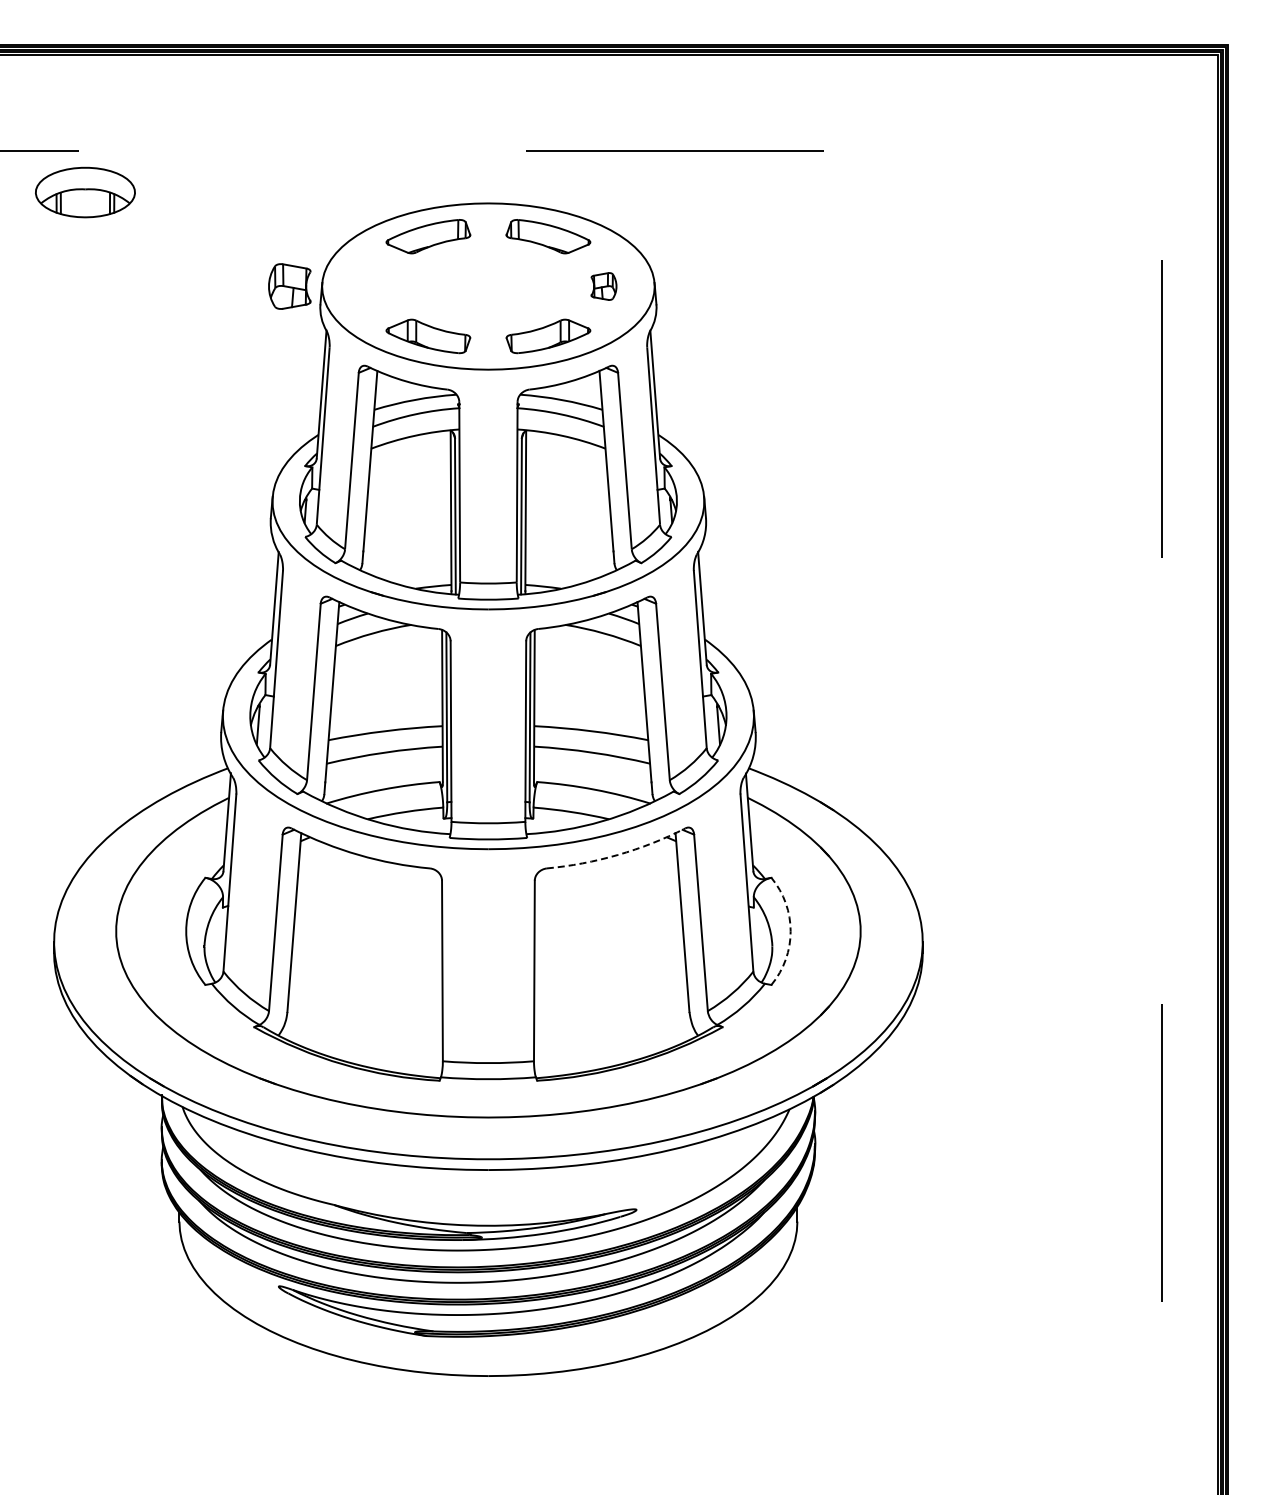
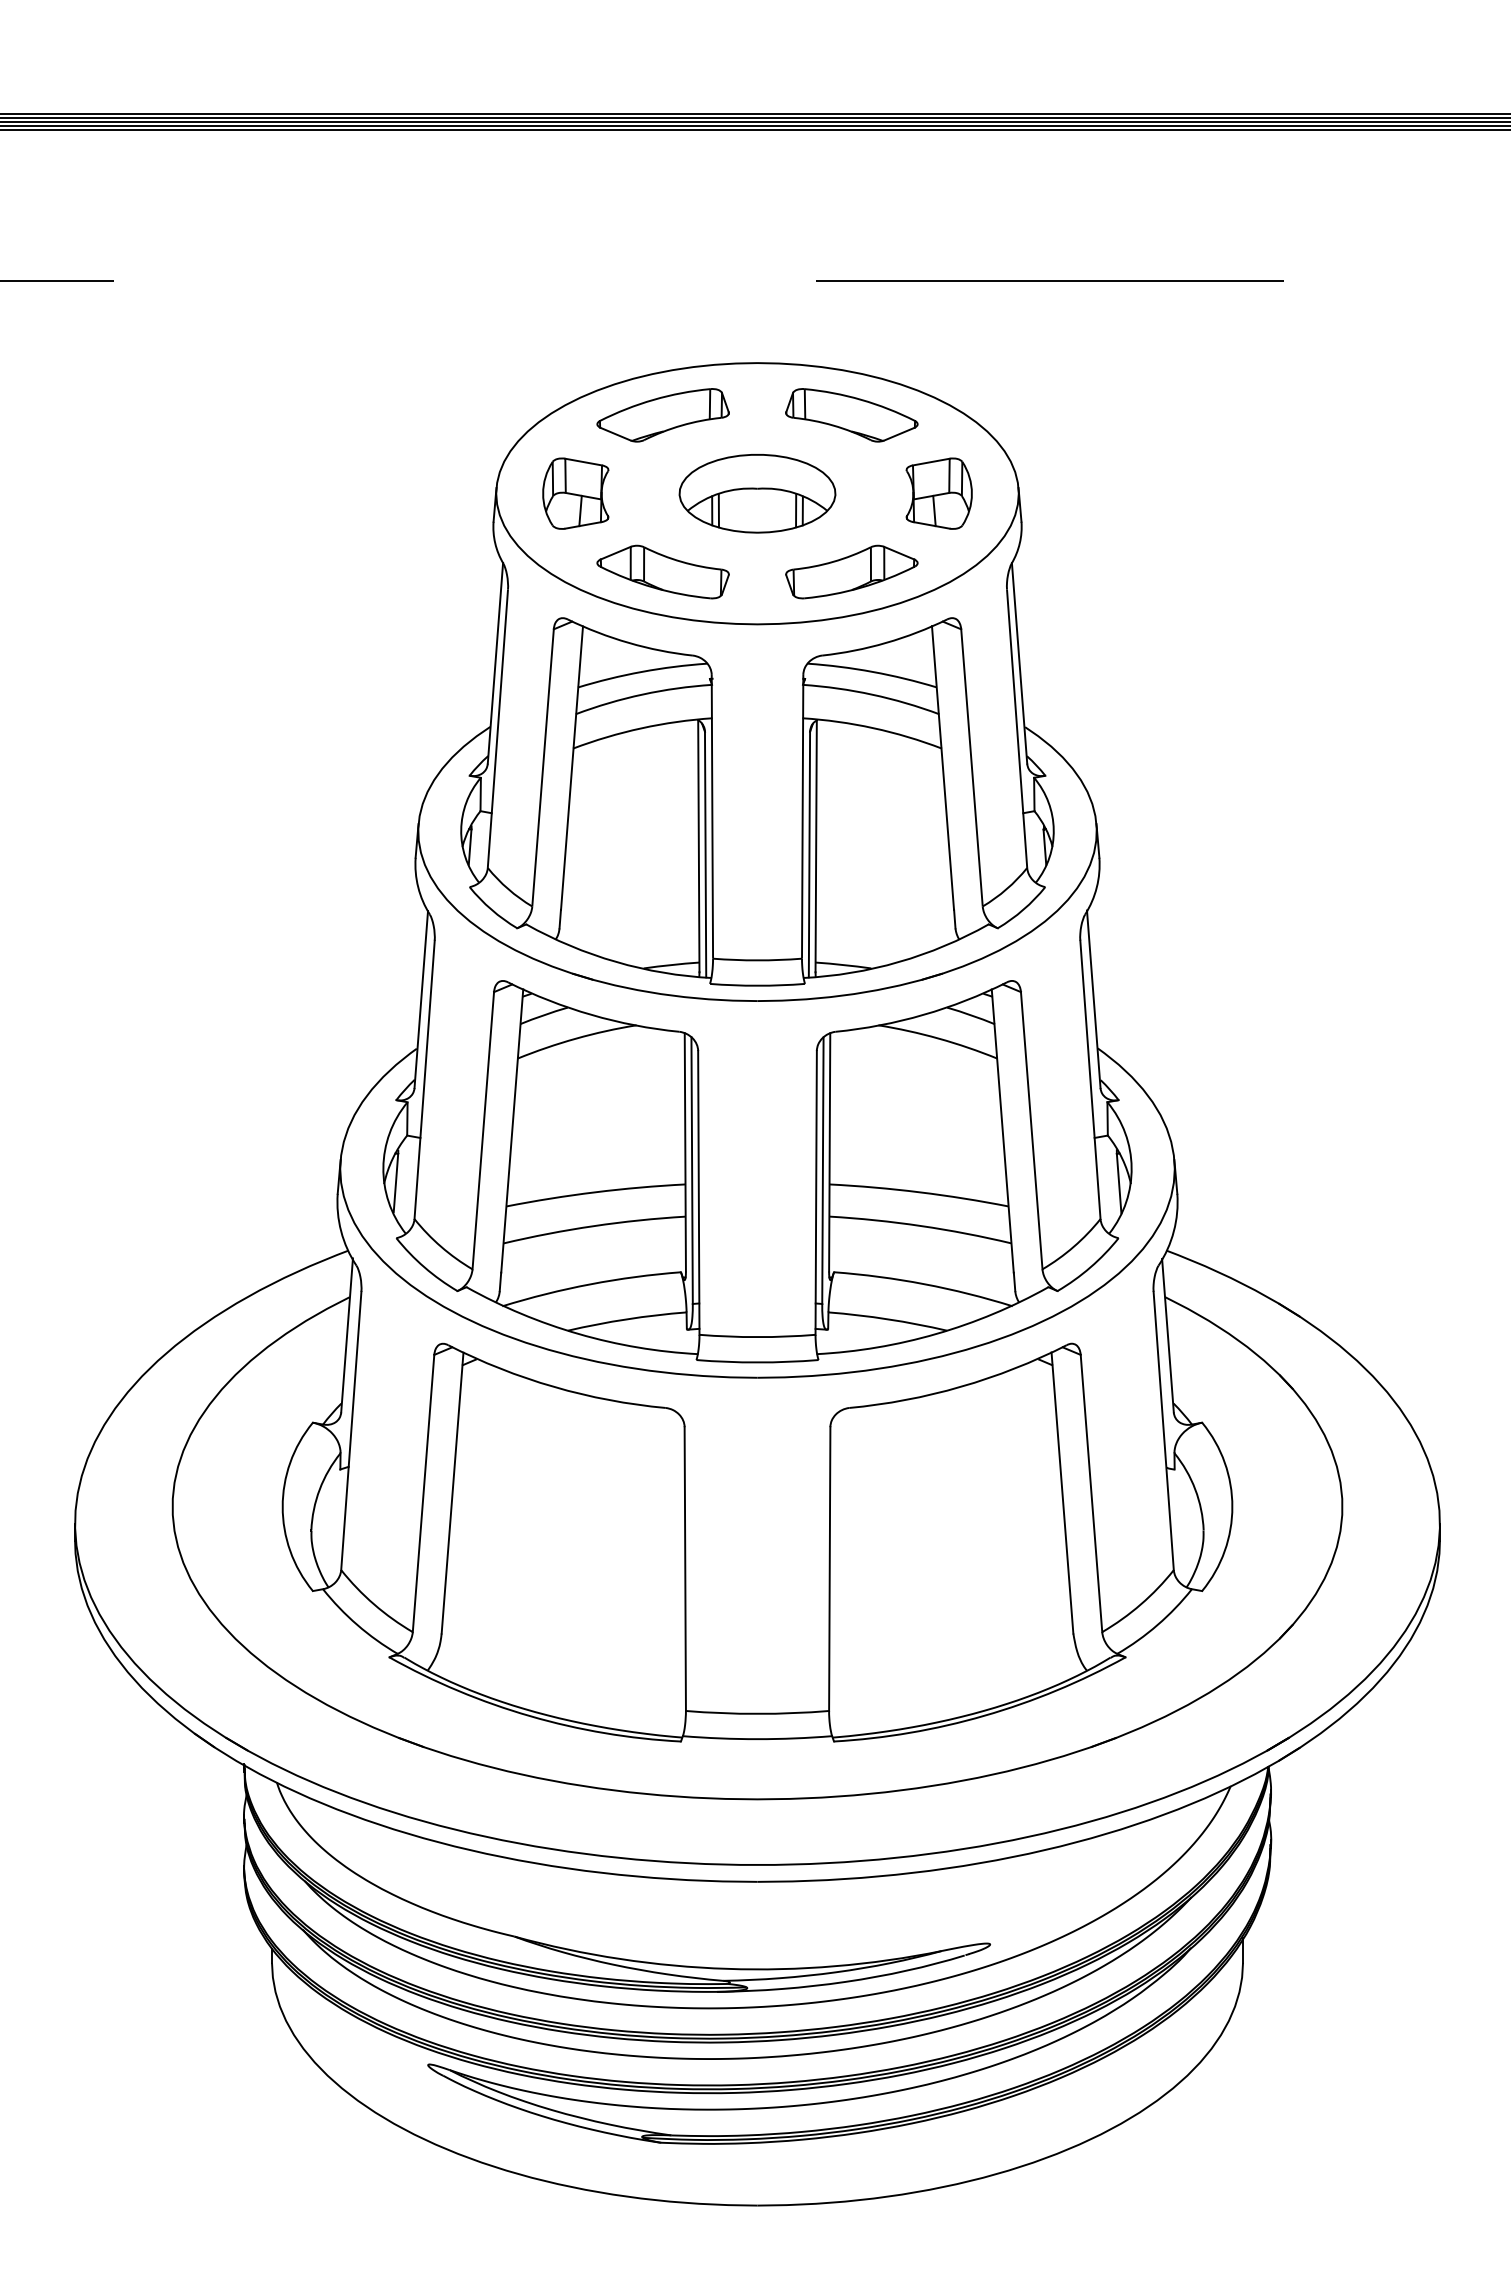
part: (85, 192) -> (757, 493), moved
part: (289, 286) -> (575, 493), moved
part: (603, 286) -> (938, 493), size x1.67
arc: (617, 854) -> (960, 1386), dashed -> solid
arc: (790, 931) -> (1232, 1507), dashed -> solid

